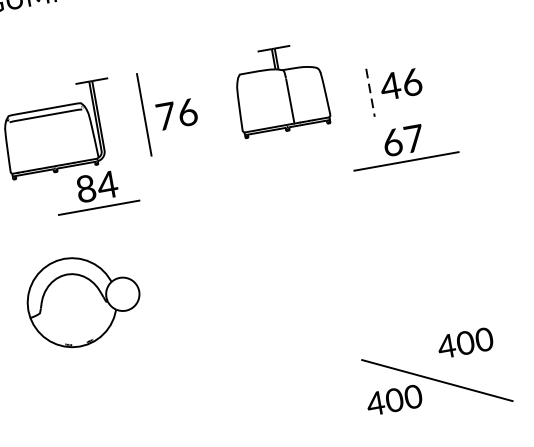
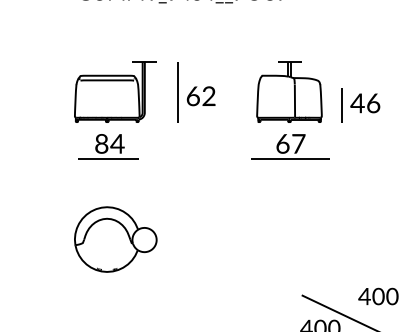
part: (280, 89) -> (289, 91), moved
line: (370, 92) -> (342, 105), dashed -> solid
text: (176, 114) -> (200, 96), 76 -> 62
part: (403, 144) -> (290, 146), moved
part: (95, 190) -> (108, 146), moved
part: (83, 300) -> (115, 239), moved

